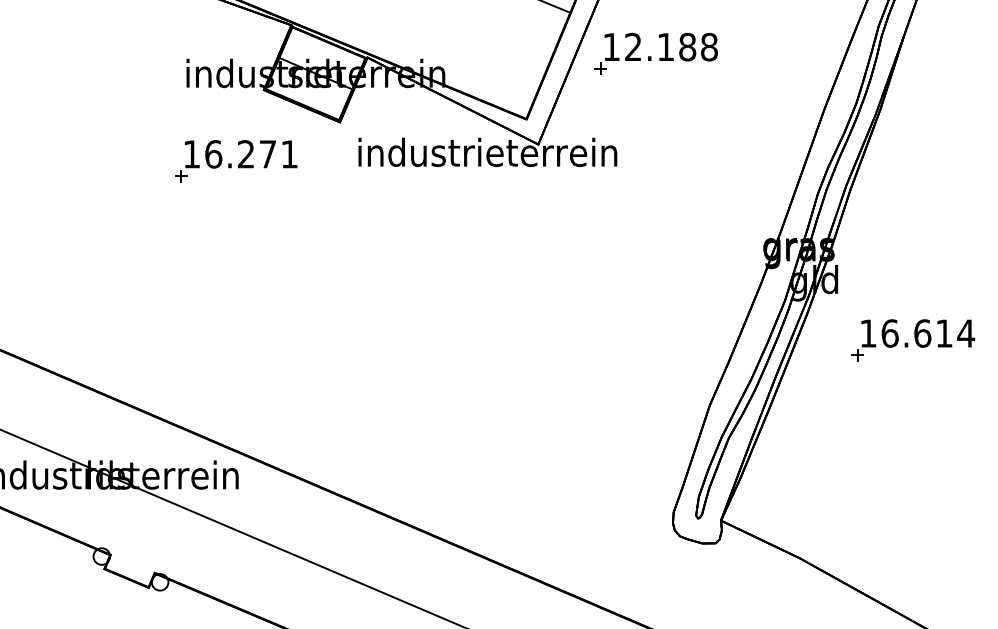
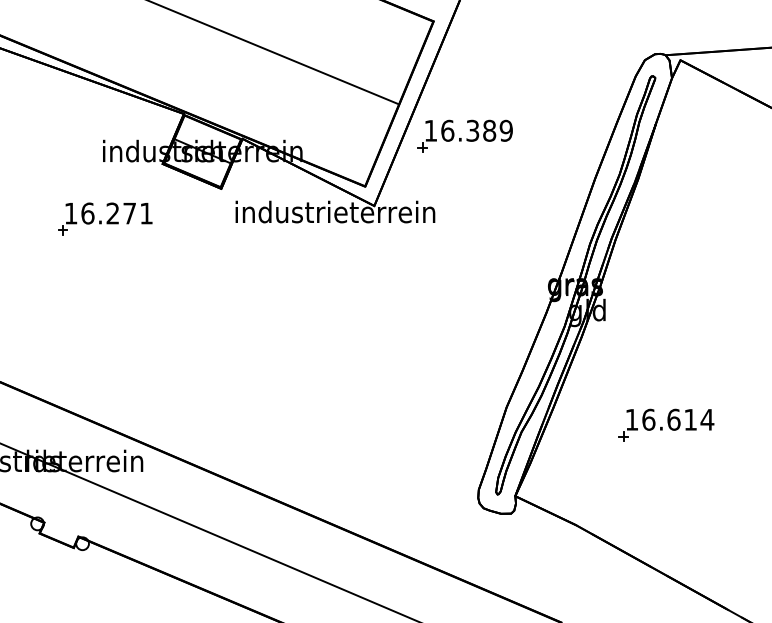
text: (670, 46) -> (476, 130), 12.188 -> 16.389
part: (236, 160) -> (105, 218), moved
part: (913, 339) -> (666, 424), moved

